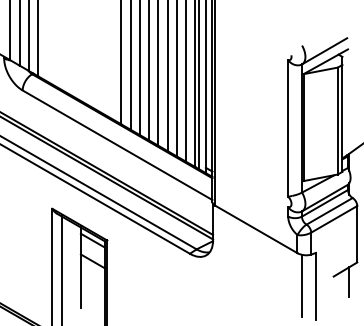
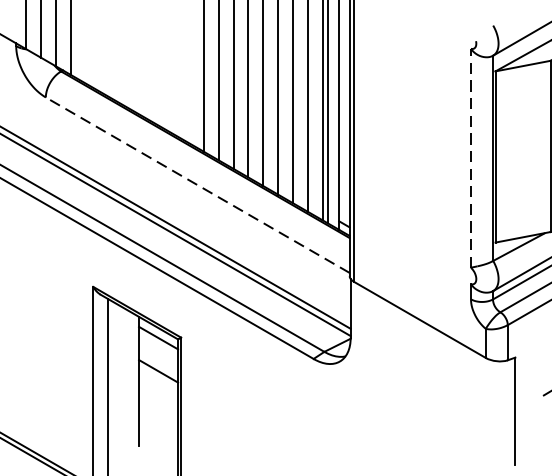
line: (288, 127) -> (471, 156), solid -> dashed
line: (117, 145) -> (197, 185), solid -> dashed
line: (302, 285) -> (493, 409), removed

